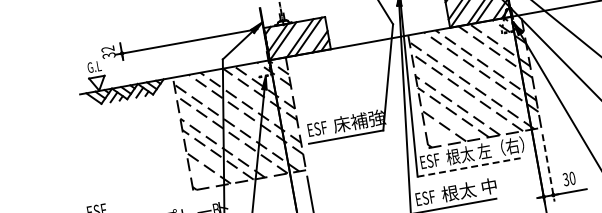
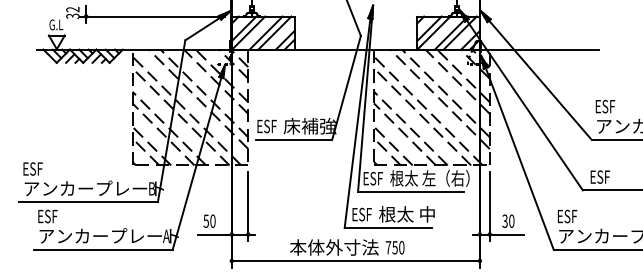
line: (439, 132) -> (387, 151), added
line: (468, 167) -> (410, 191), dashed -> solid
line: (548, 167) -> (489, 206), dashed -> solid
line: (203, 174) -> (145, 151), added

